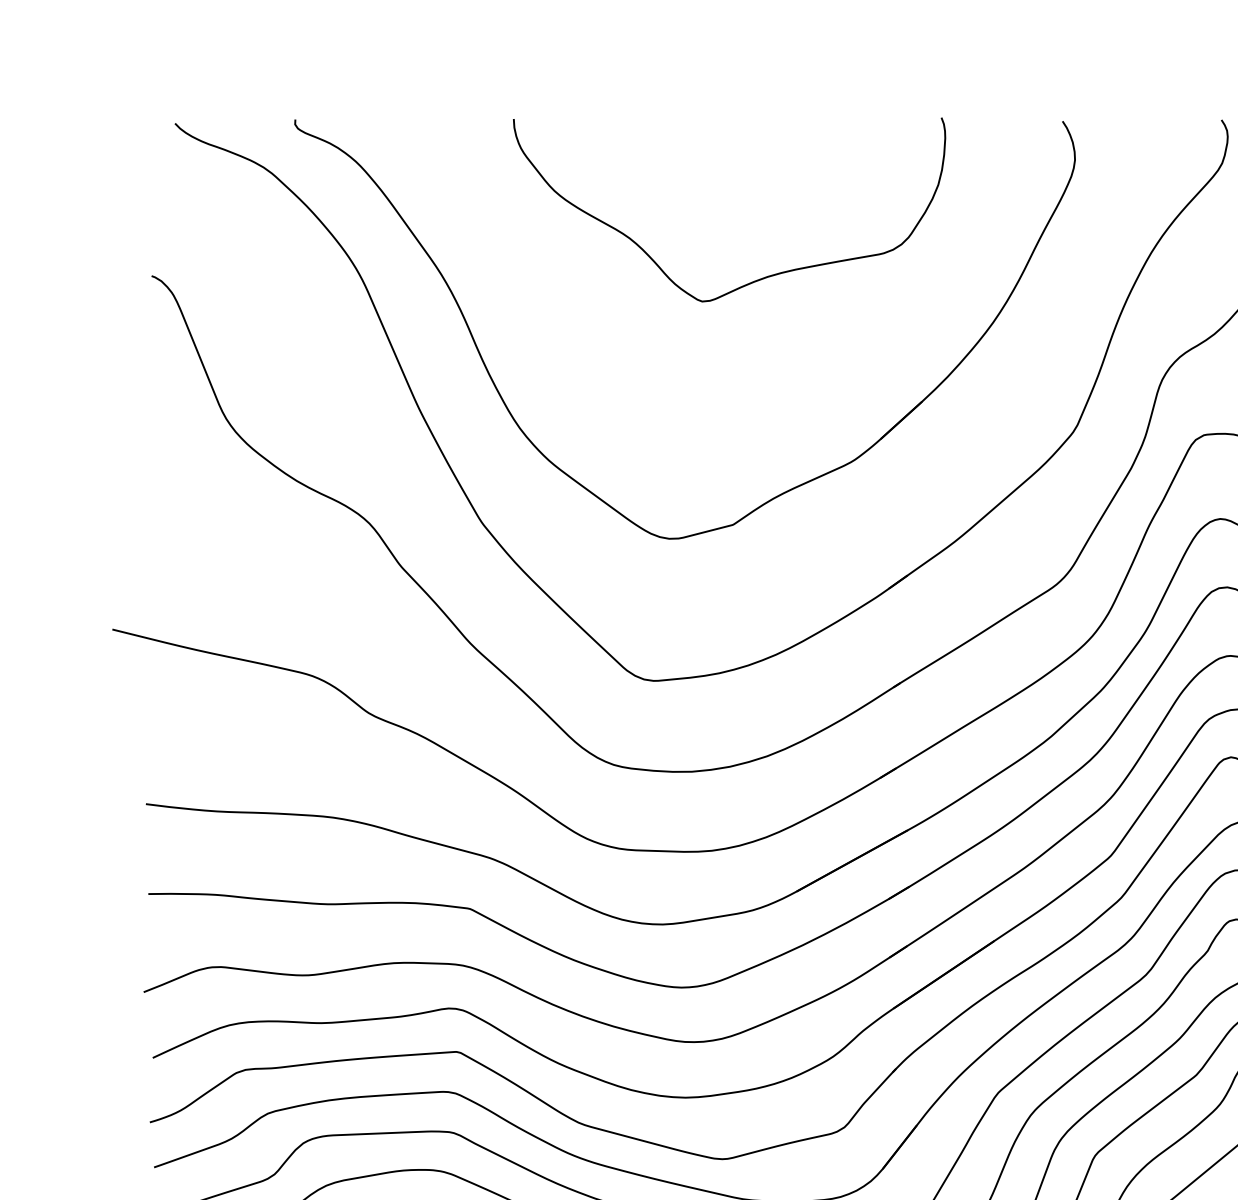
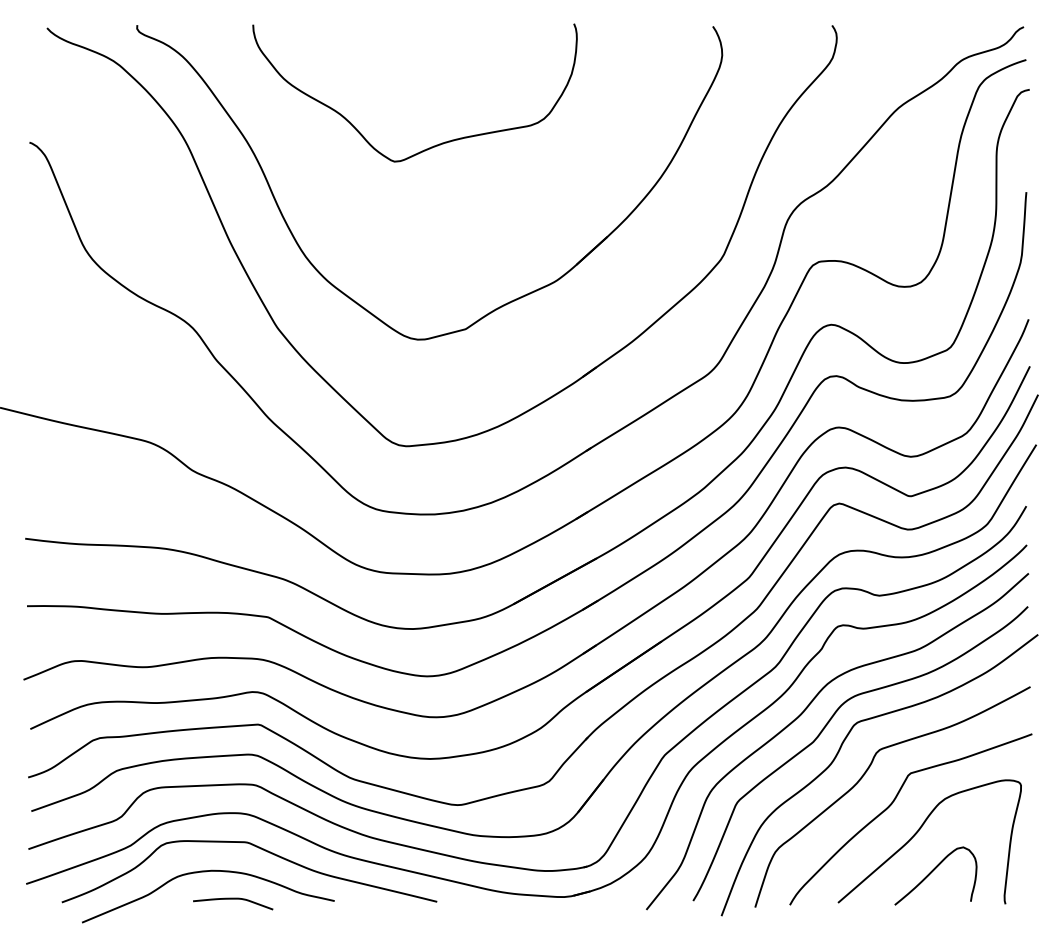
curve: (754, 279) -> (433, 145), moved

